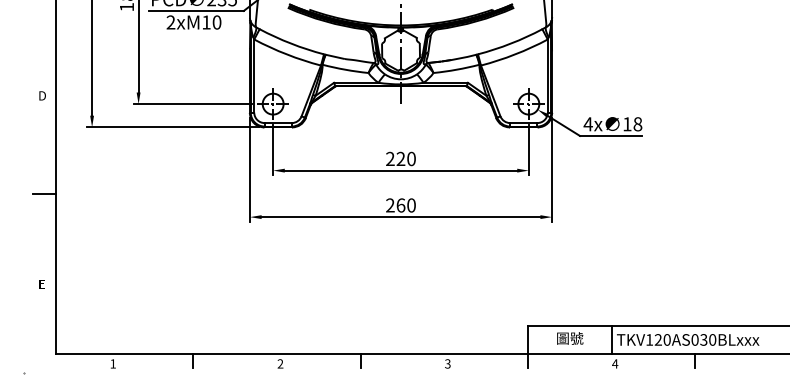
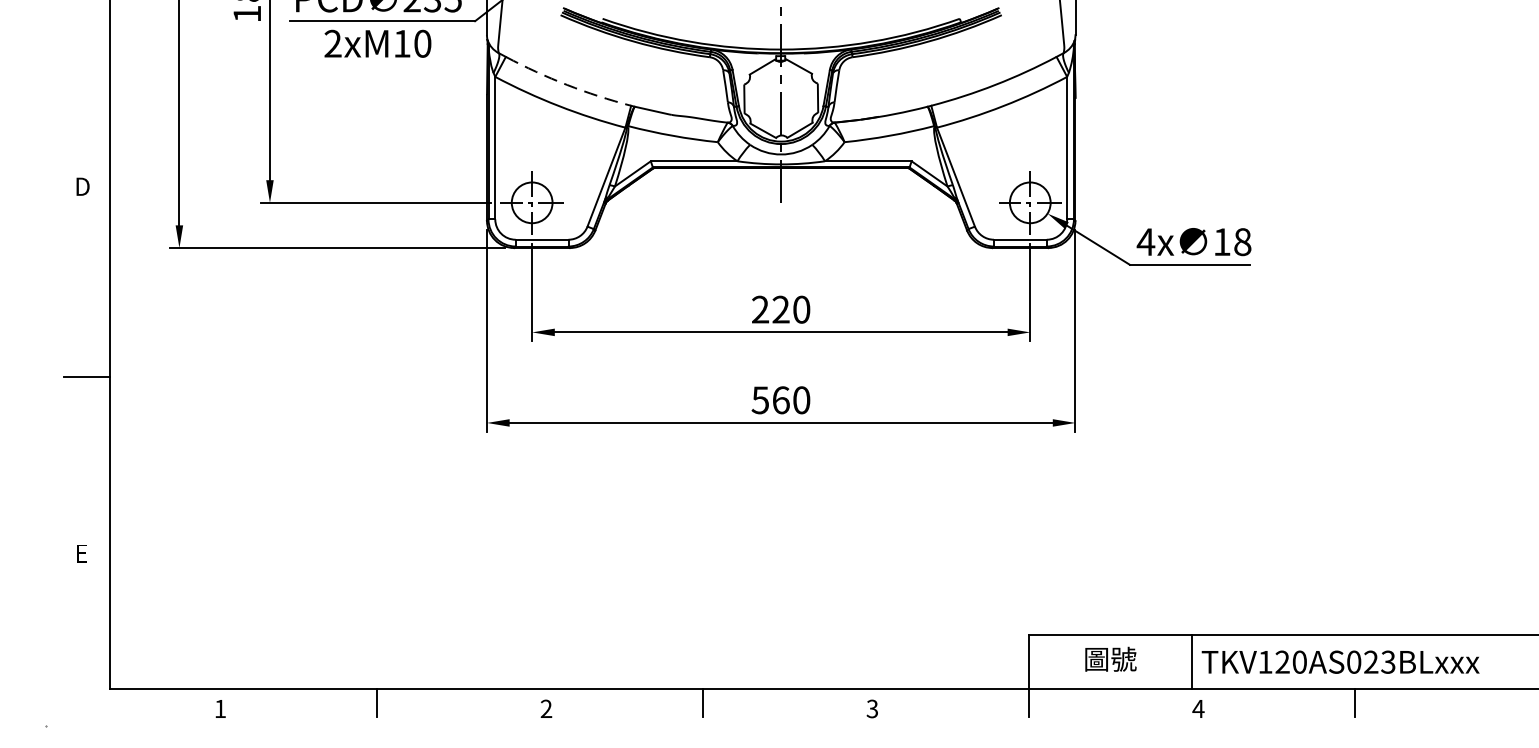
arc: (291, 43) -> (567, 84), solid -> dashed
text: (390, 205) -> (760, 400), 260 -> 560
text: (708, 339) -> (1380, 661), TKV120AS030BLxxx -> TKV120AS023BLxxx

